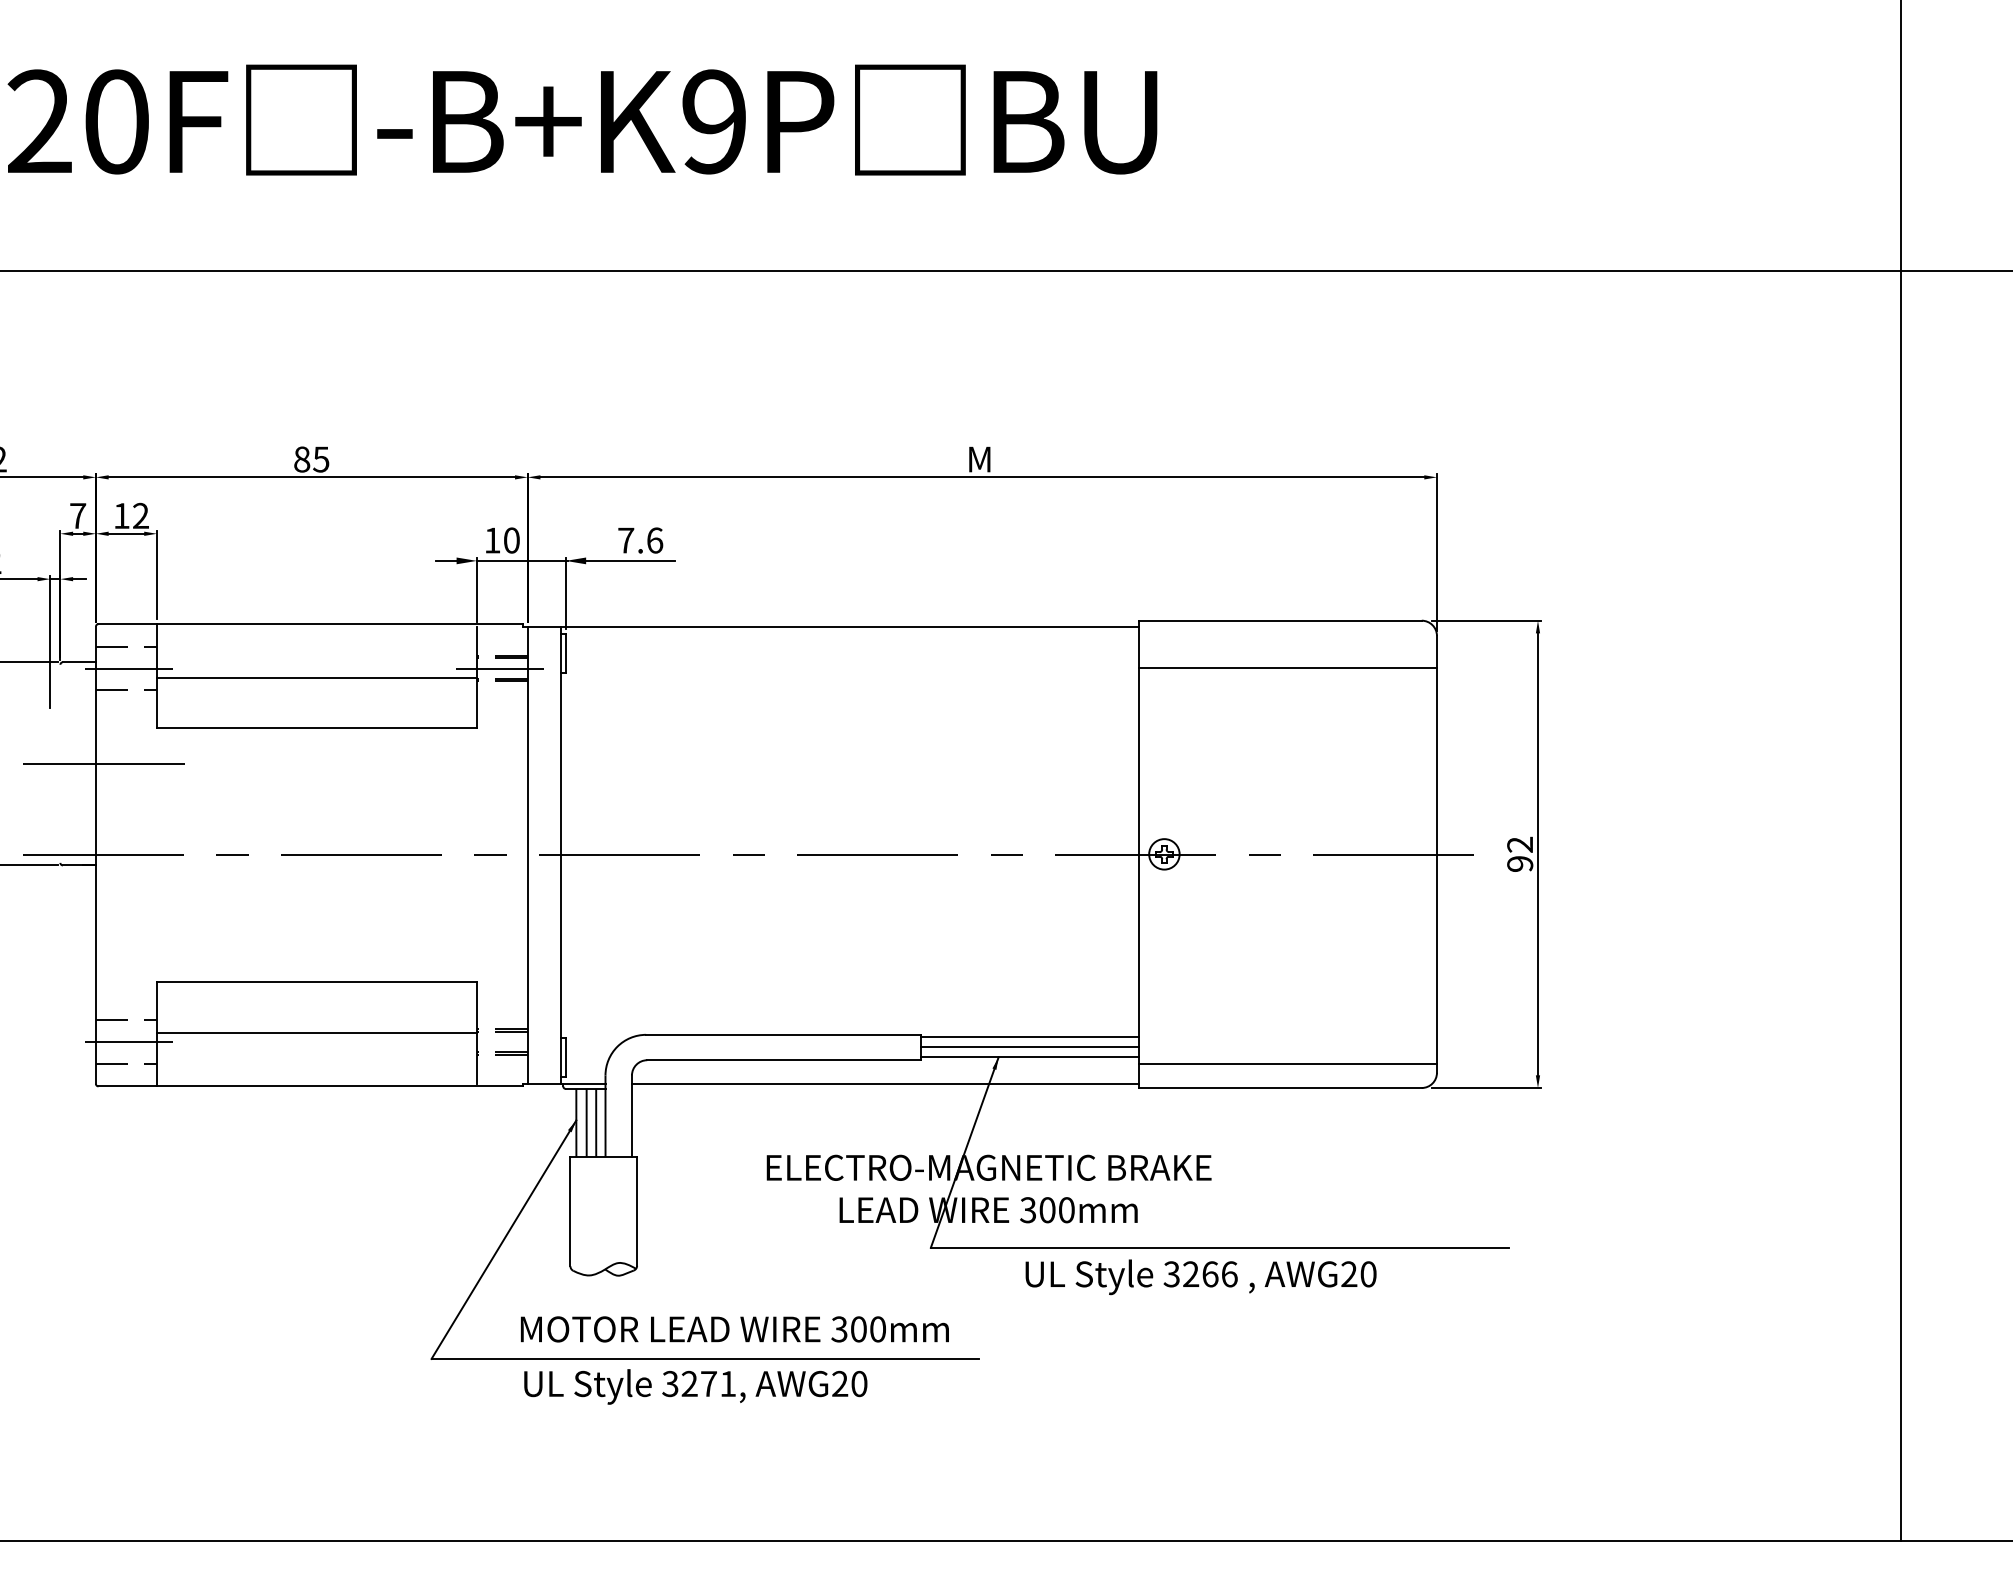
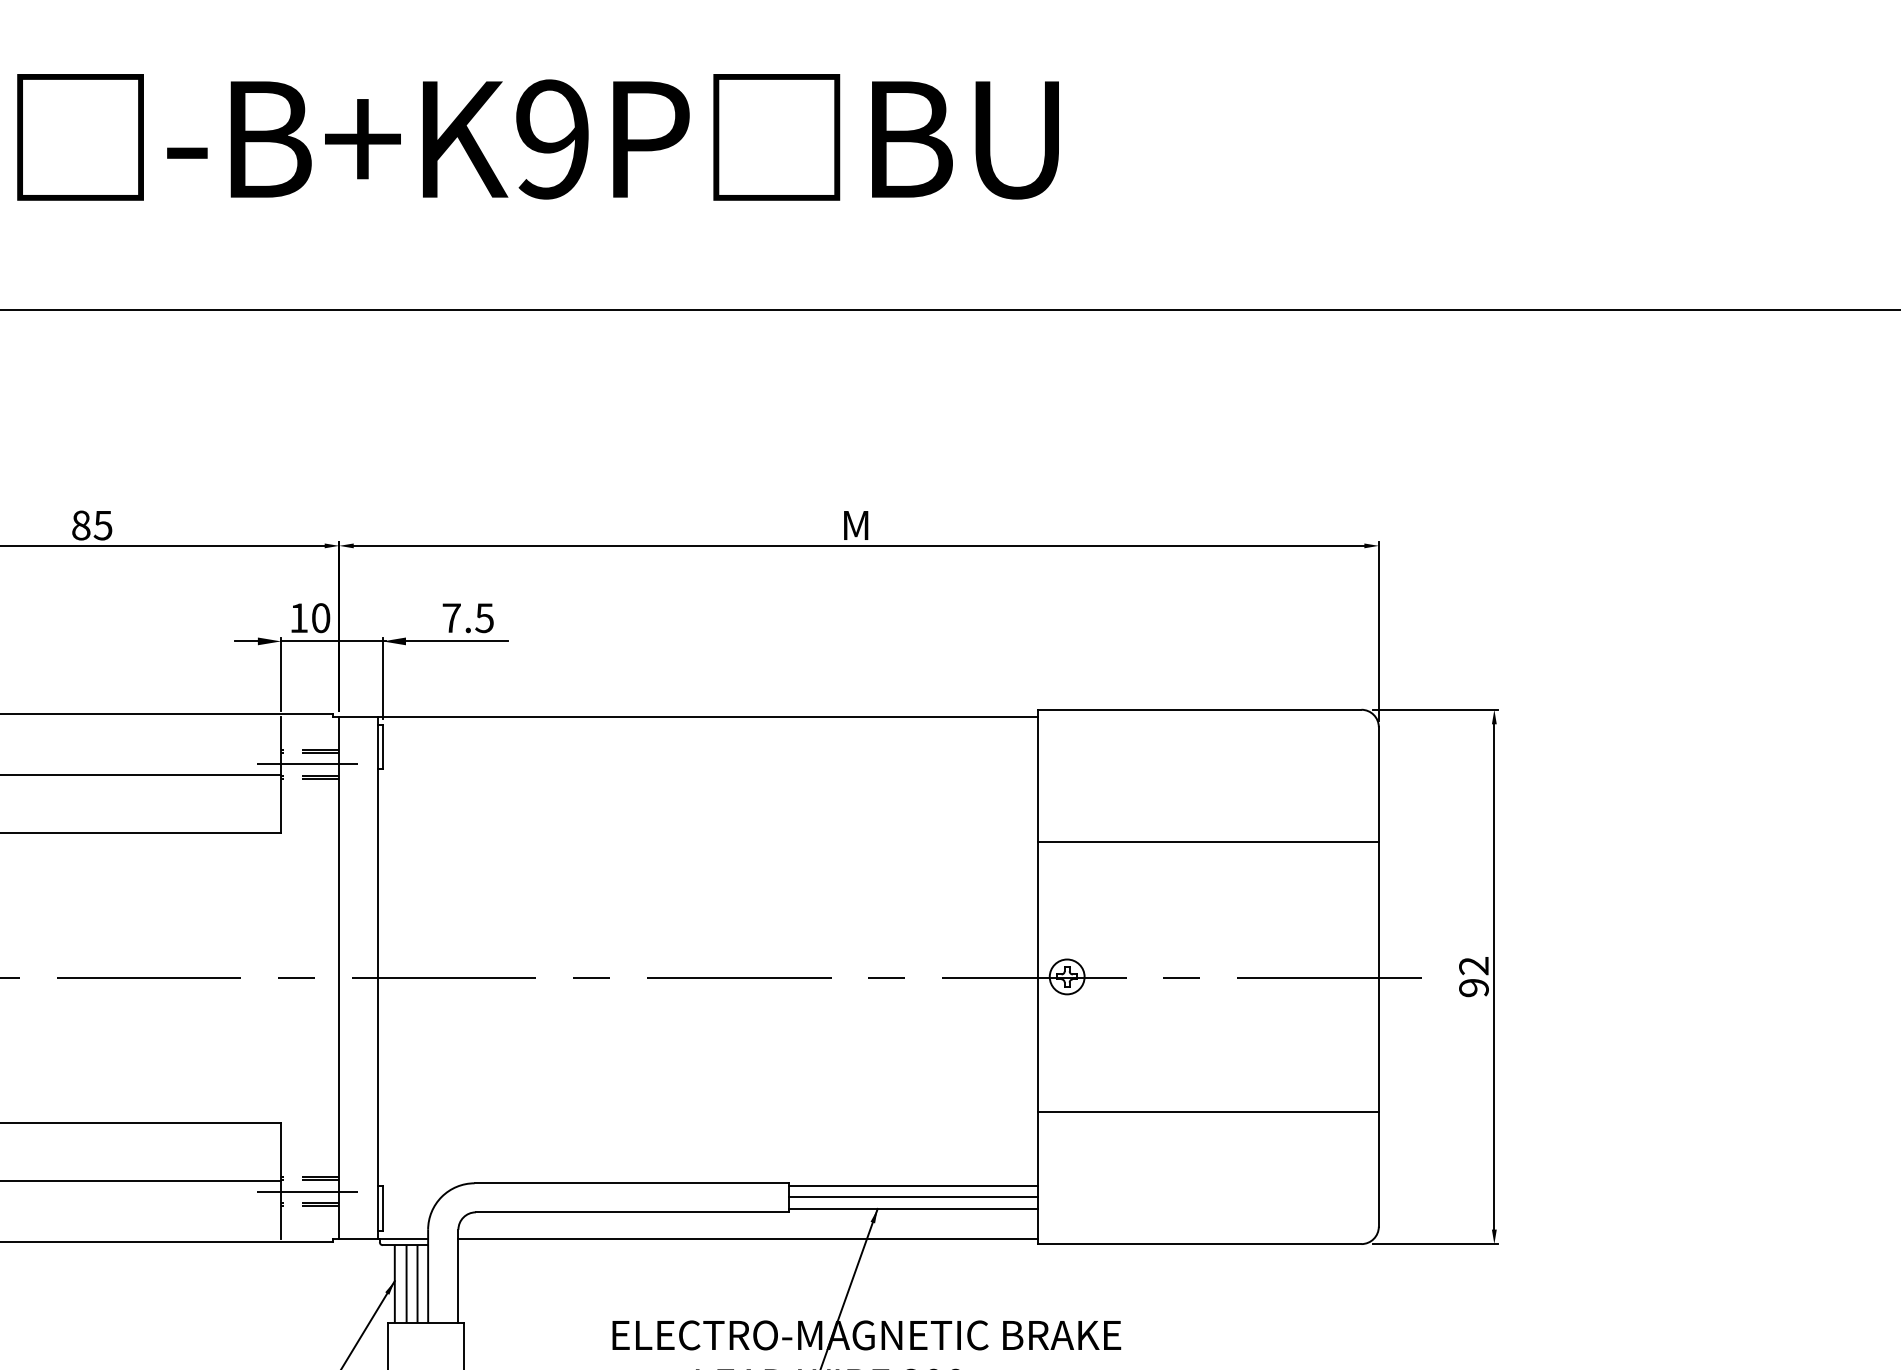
text: (654, 540) -> (484, 618), 7.6 -> 7.5
line: (1287, 668) -> (1207, 842), moved
line: (499, 1042) -> (306, 1192), added
line: (1287, 1063) -> (1207, 1112), moved

